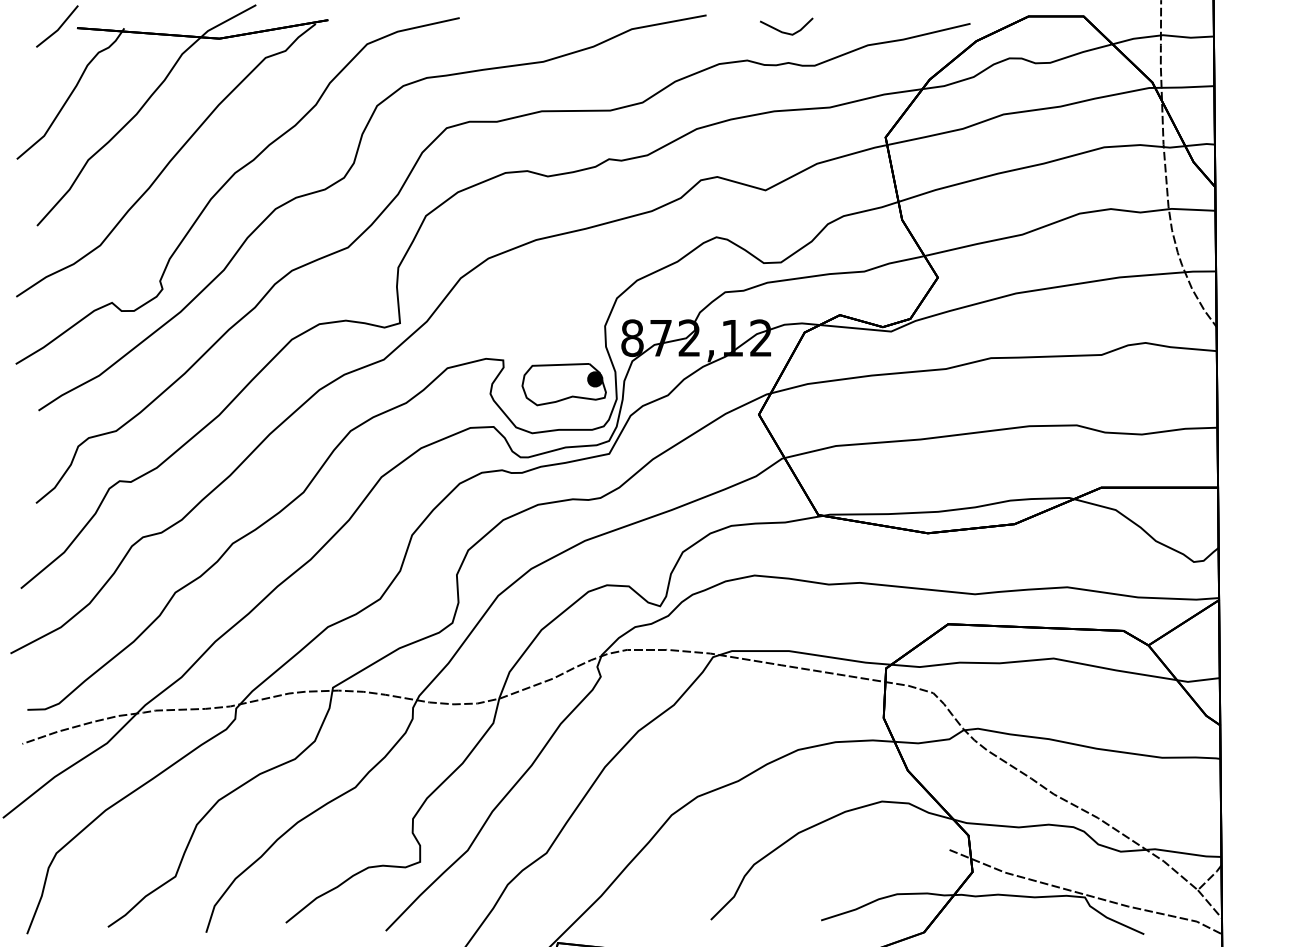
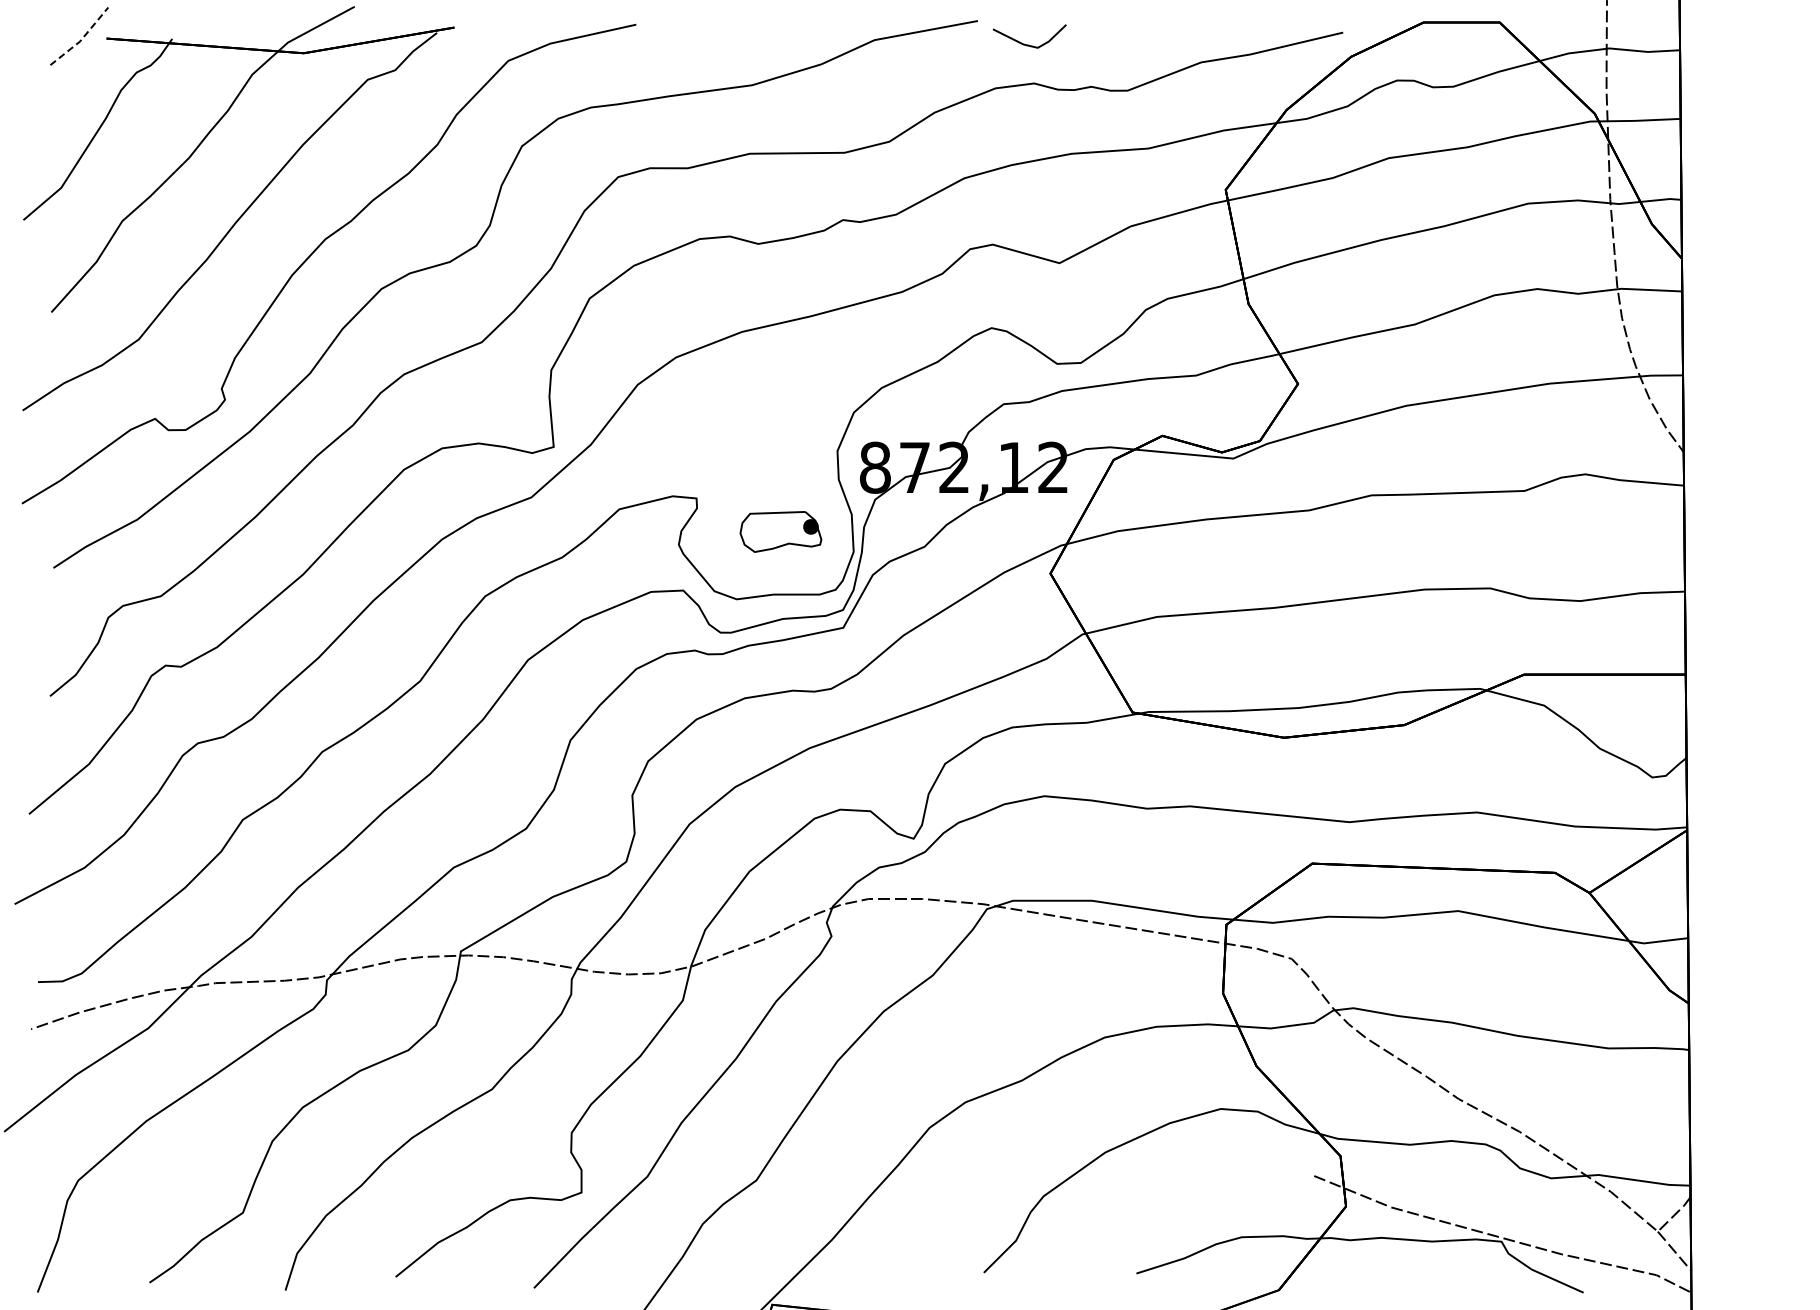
line: (58, 28) -> (81, 39), solid -> dashed
line: (785, 32) -> (1028, 44), moved
part: (563, 384) -> (780, 531), size x0.7

